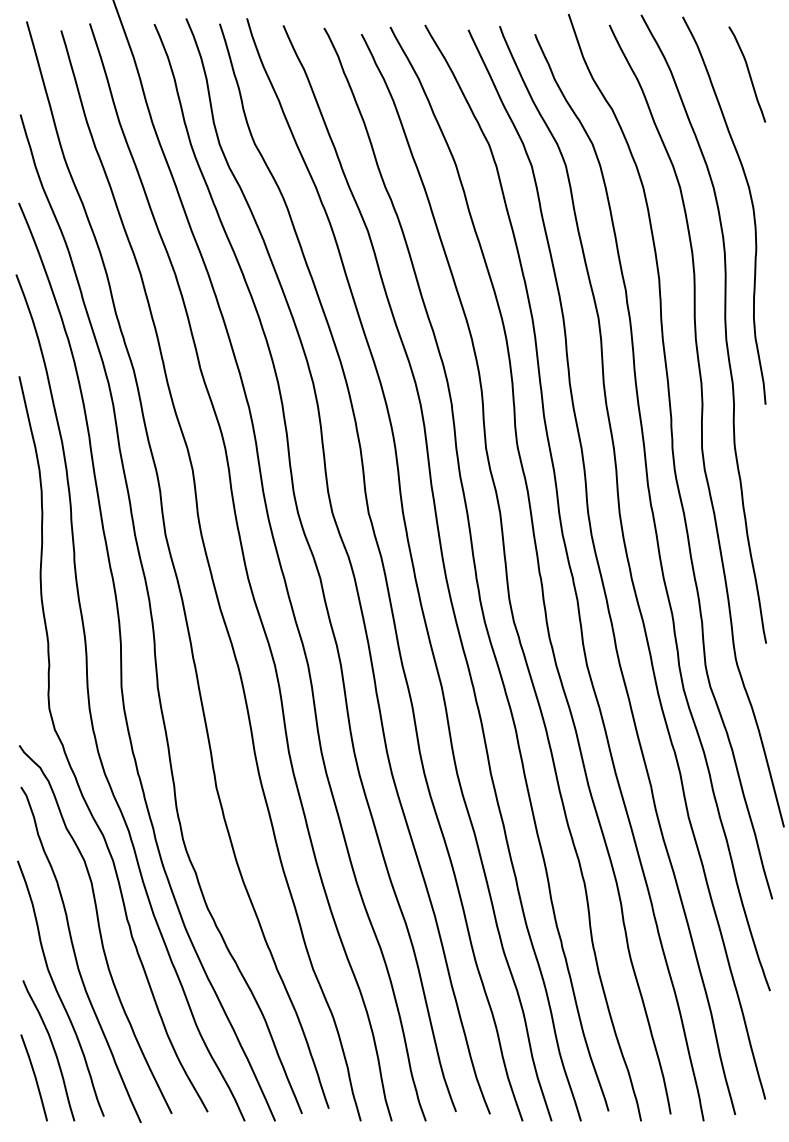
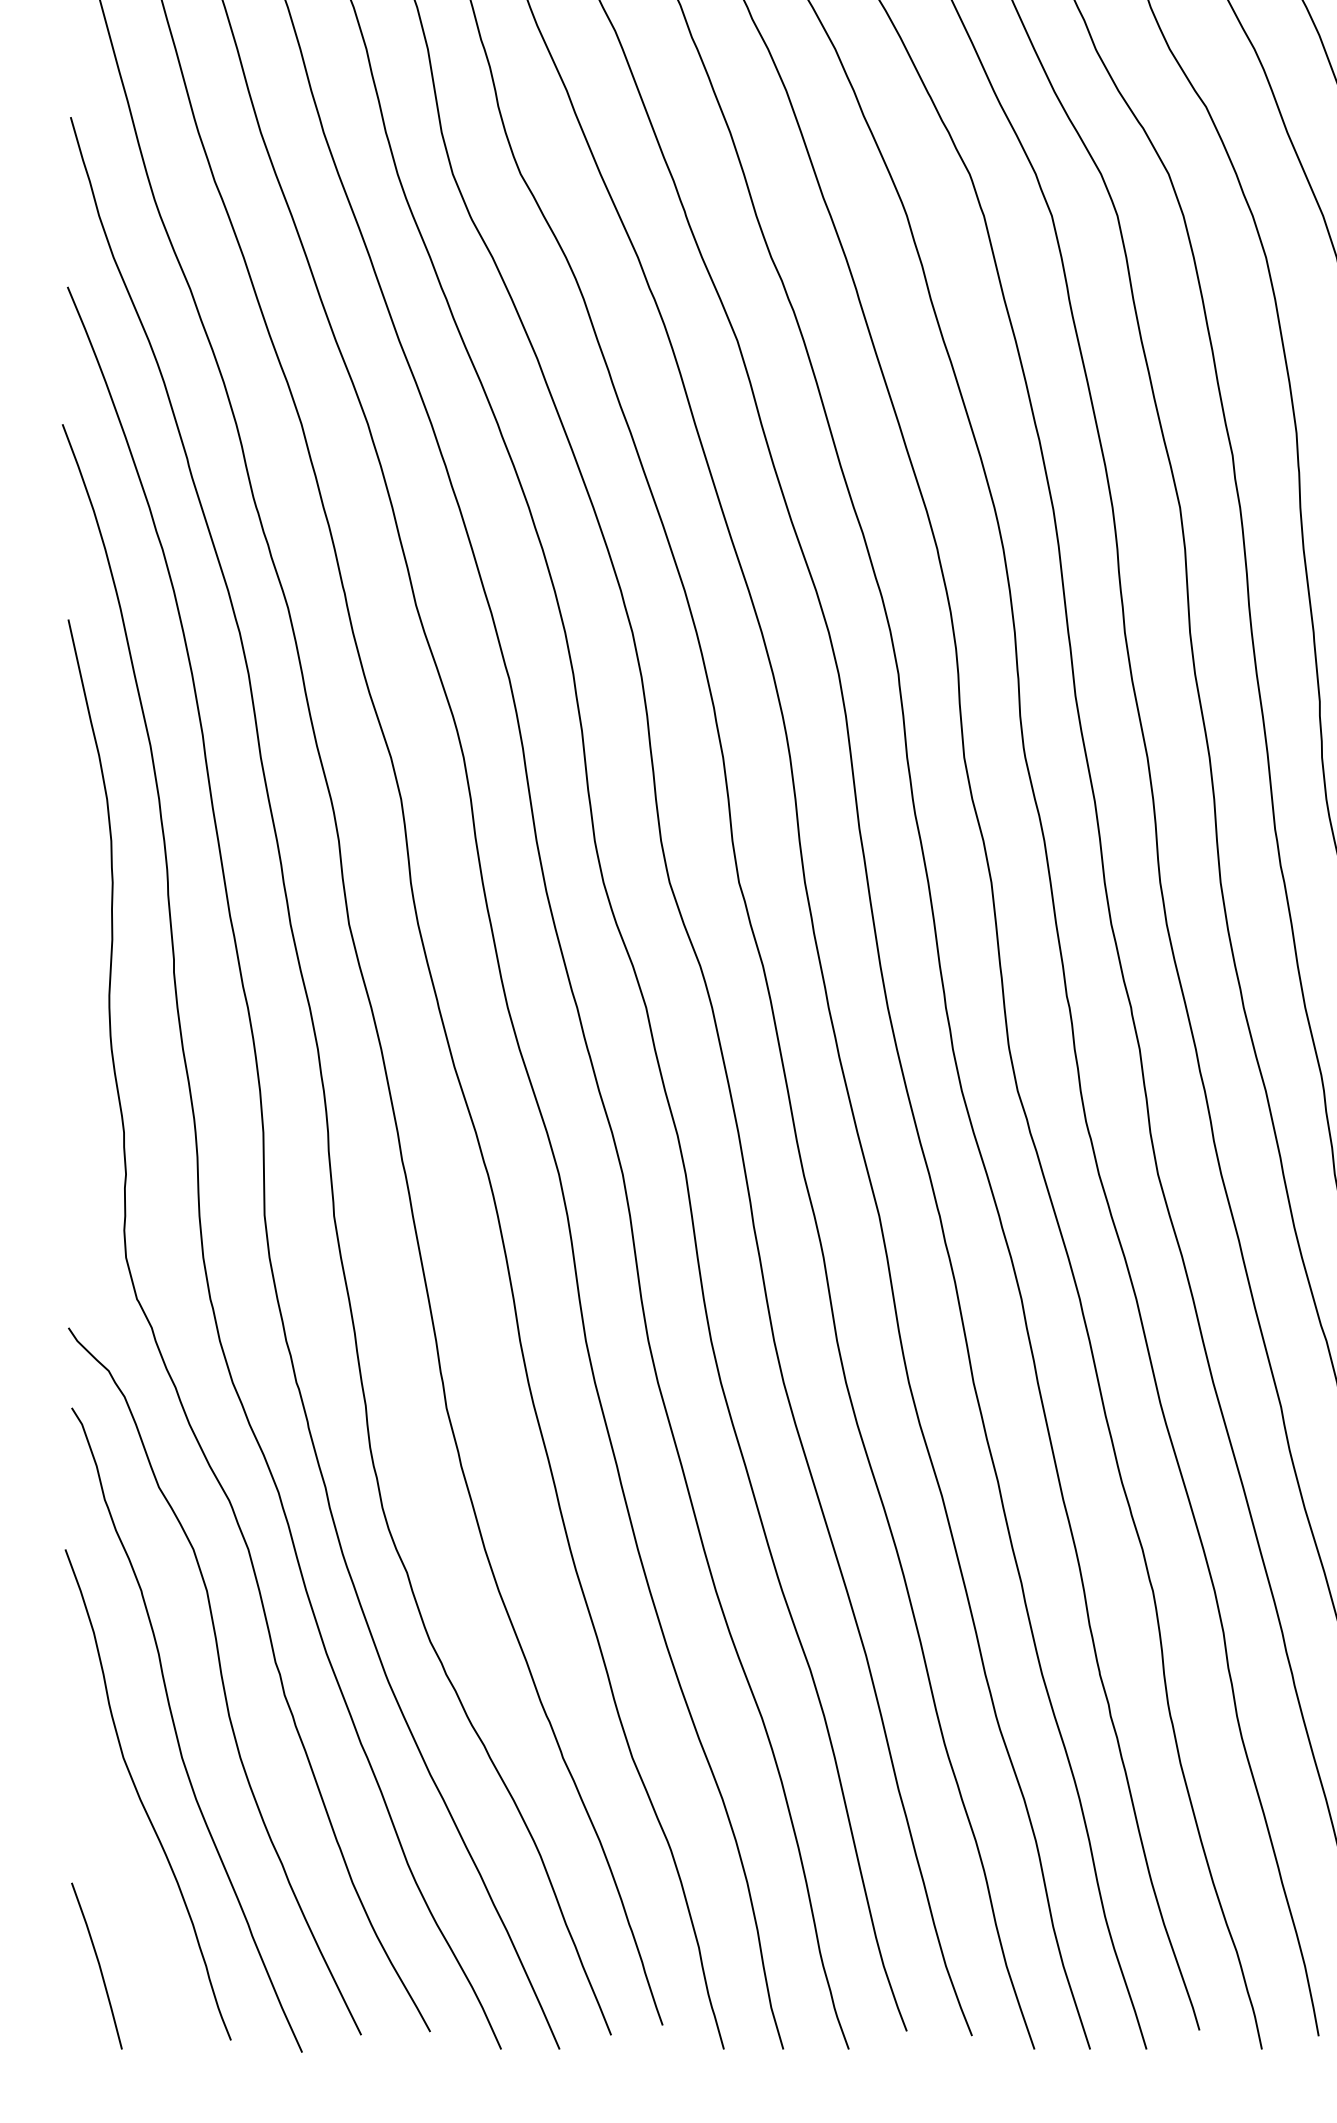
curve: (52, 1048) -> (132, 1909), removed

